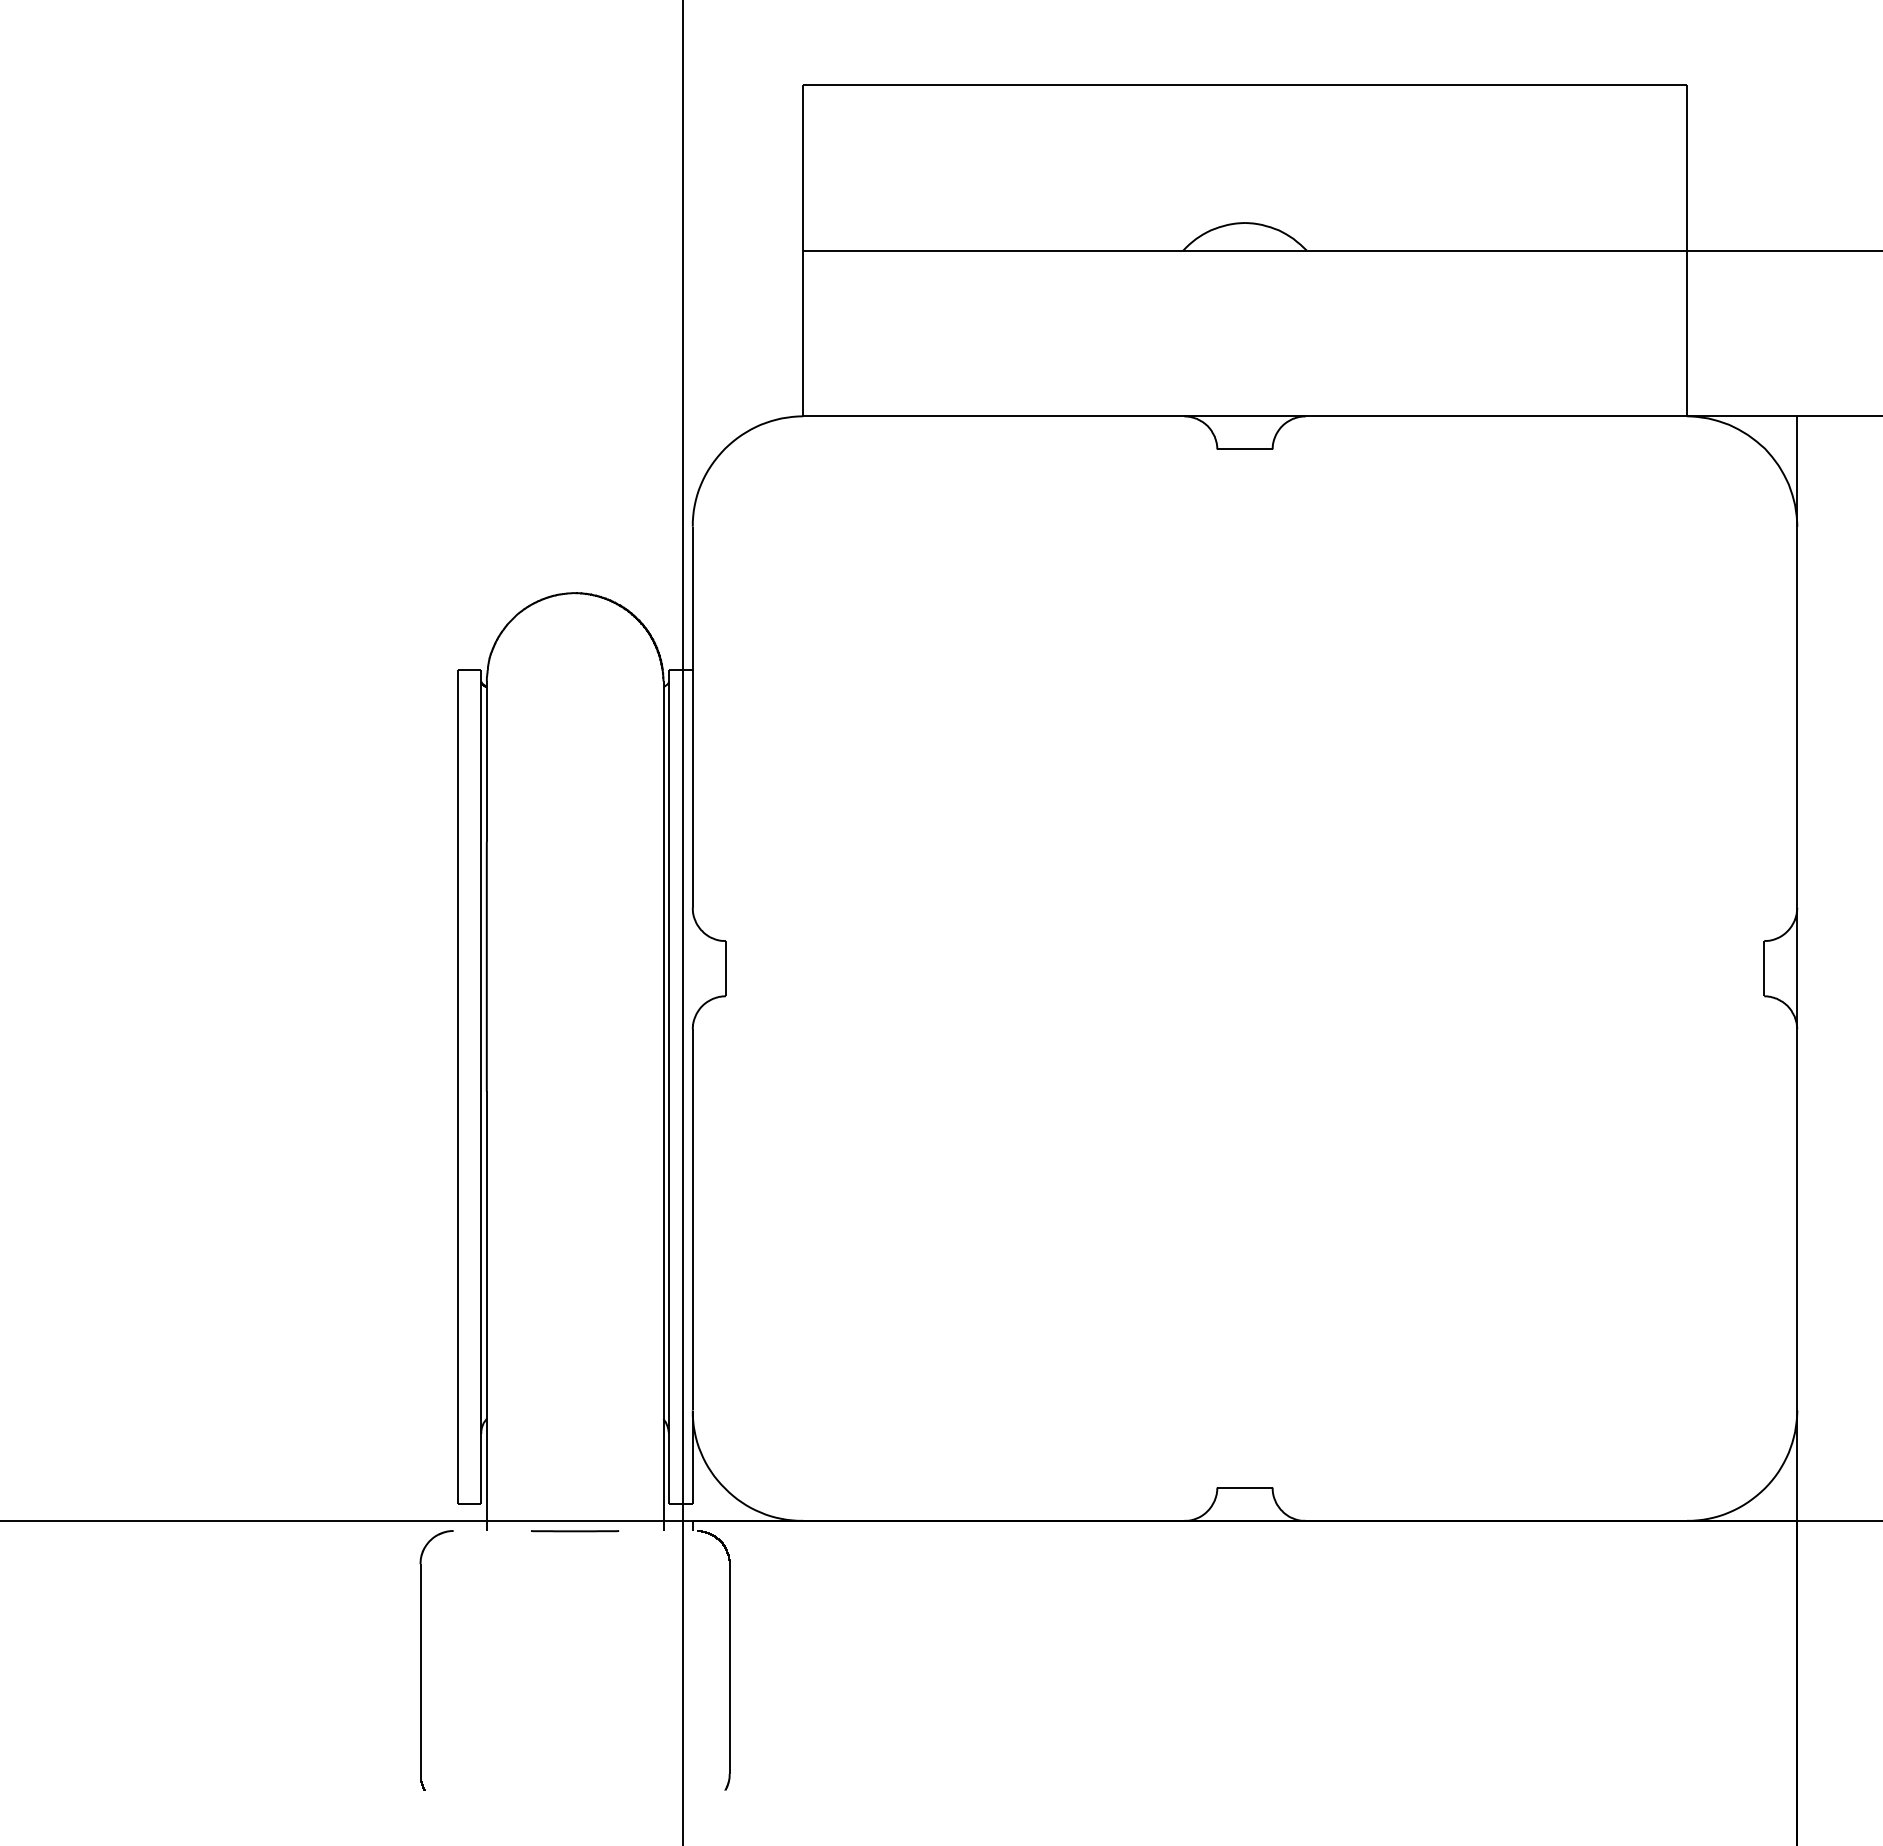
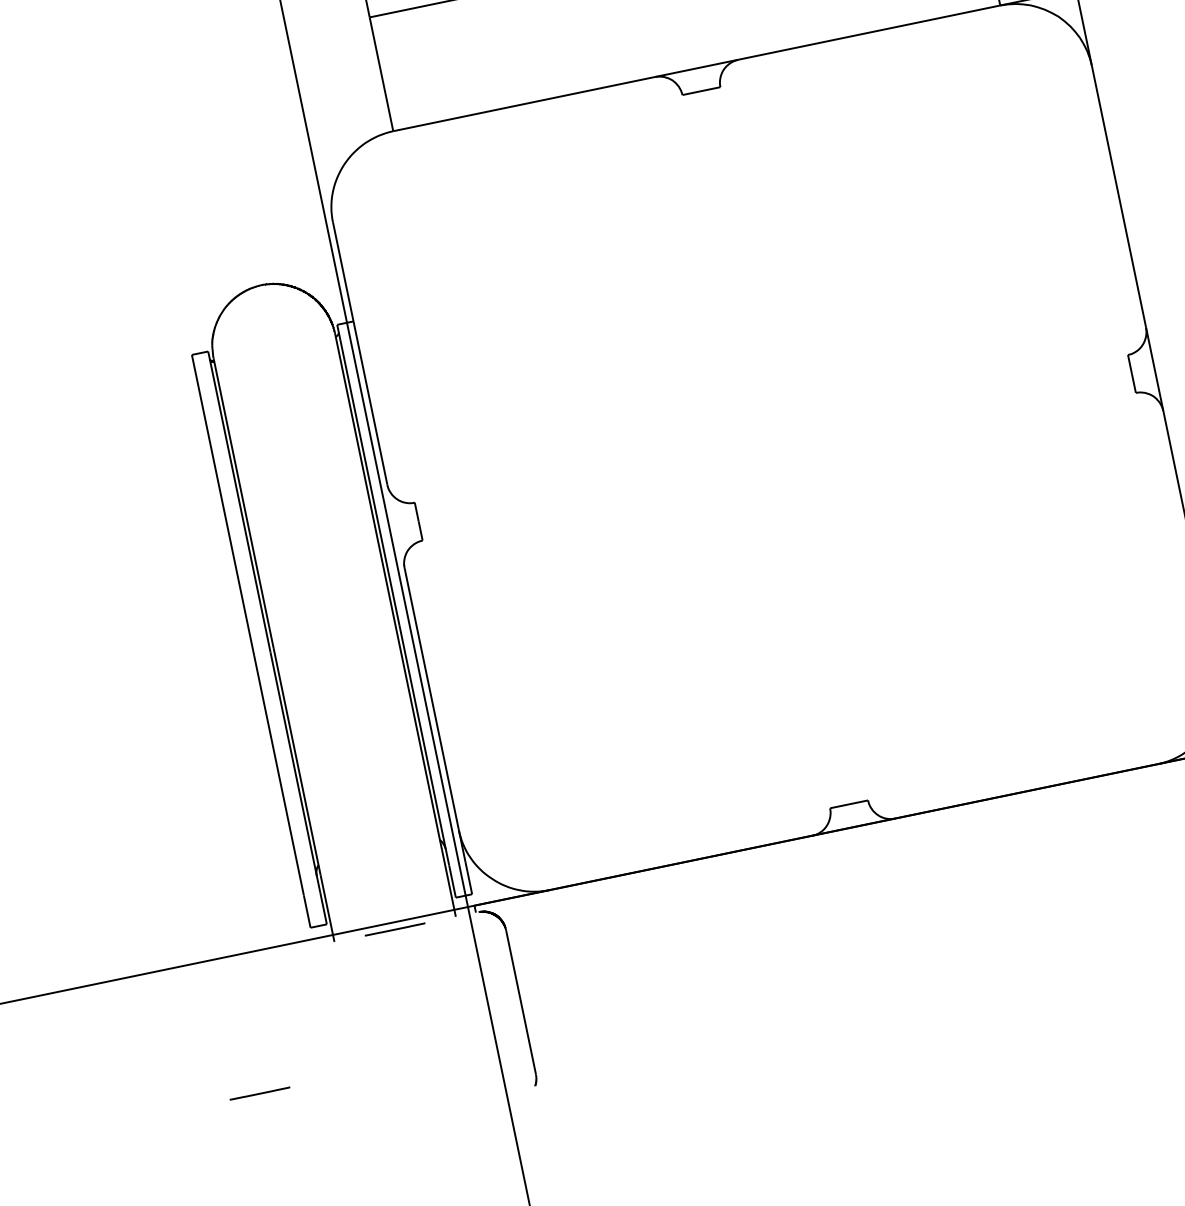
part: (421, 1660) -> (308, 1040), removed
line: (339, 1721) -> (260, 1093), added

